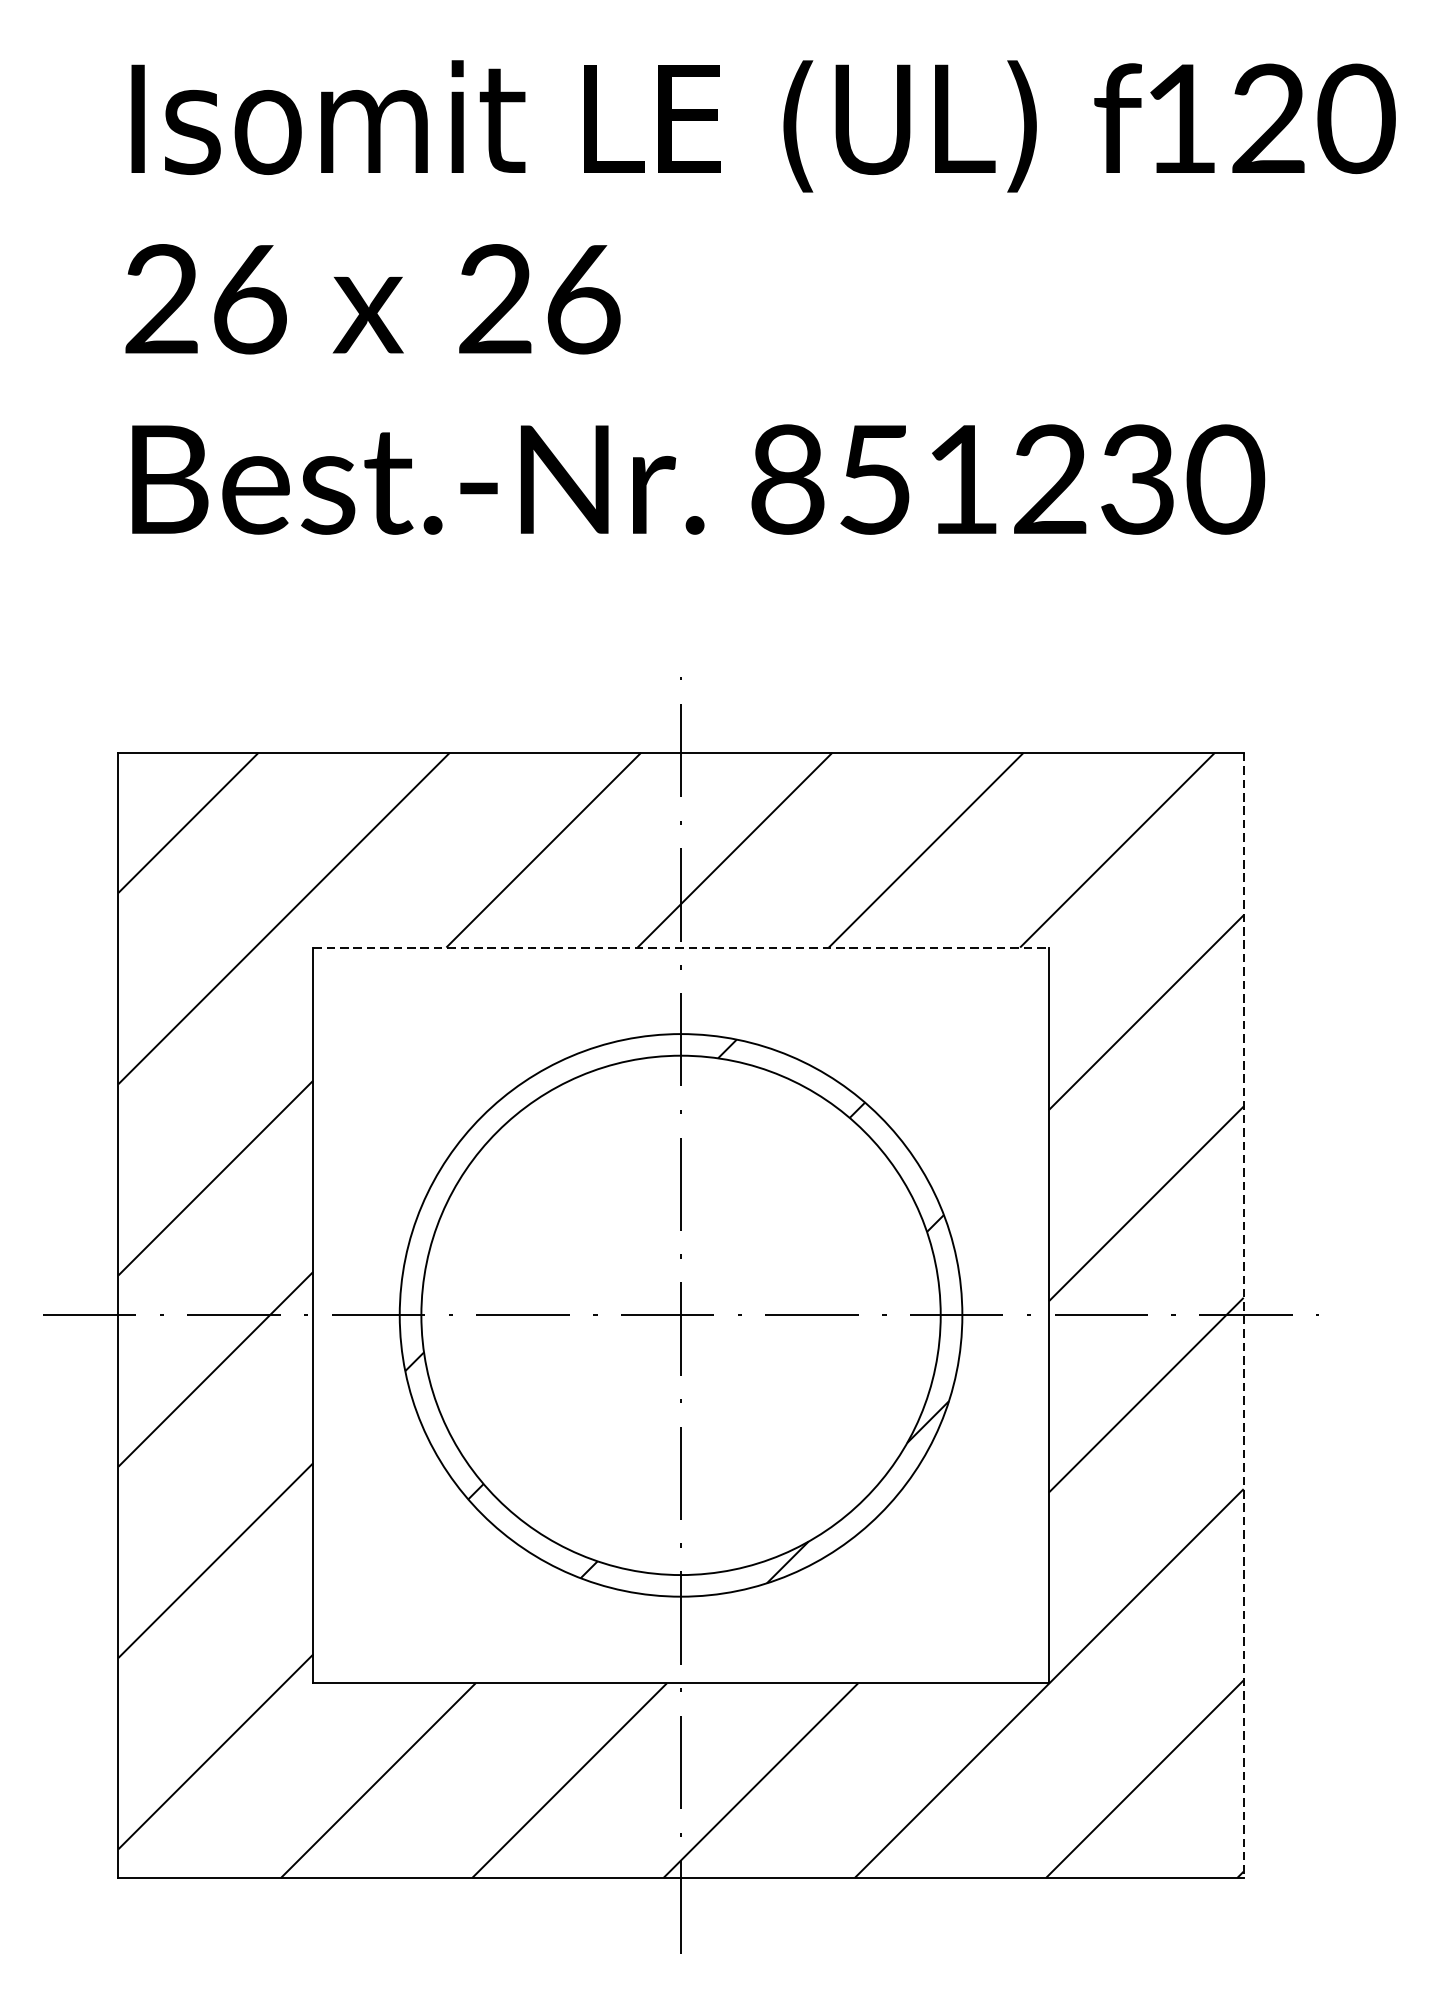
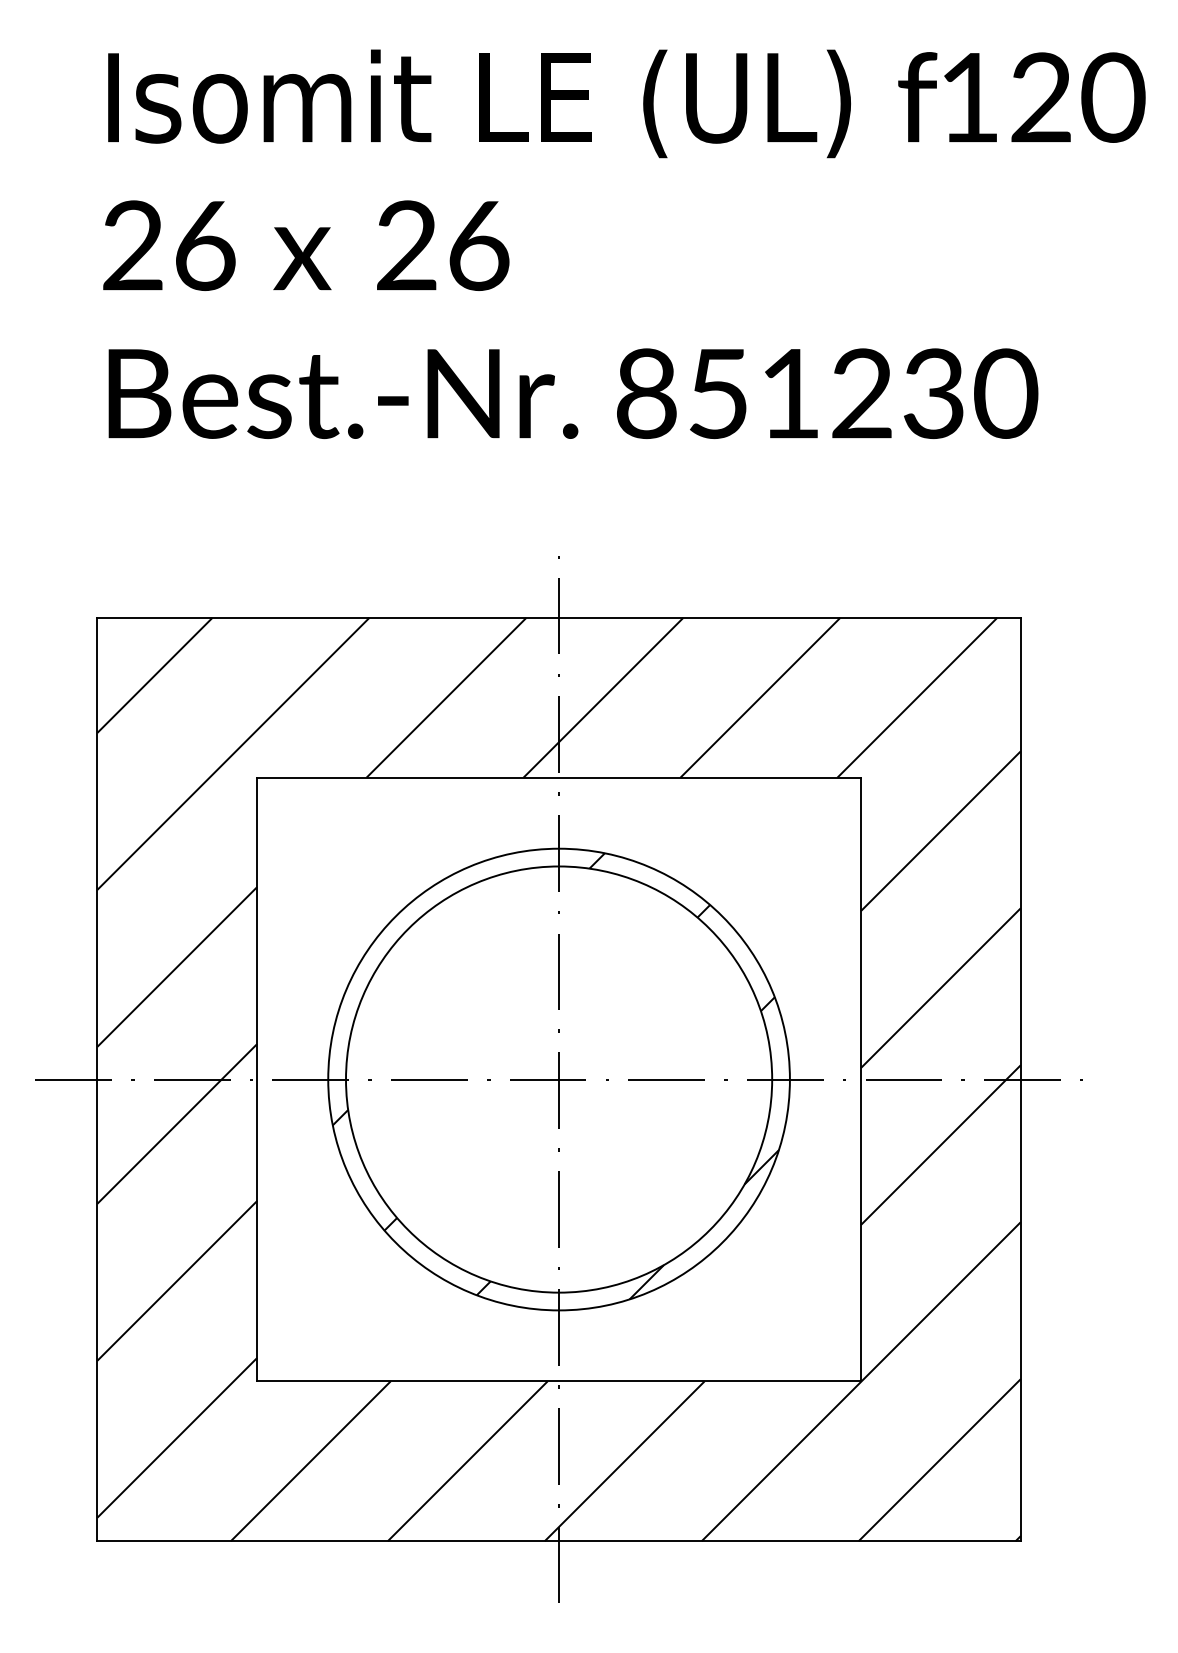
line: (681, 947) -> (559, 777), dashed -> solid
line: (1243, 1315) -> (1020, 1079), dashed -> solid

